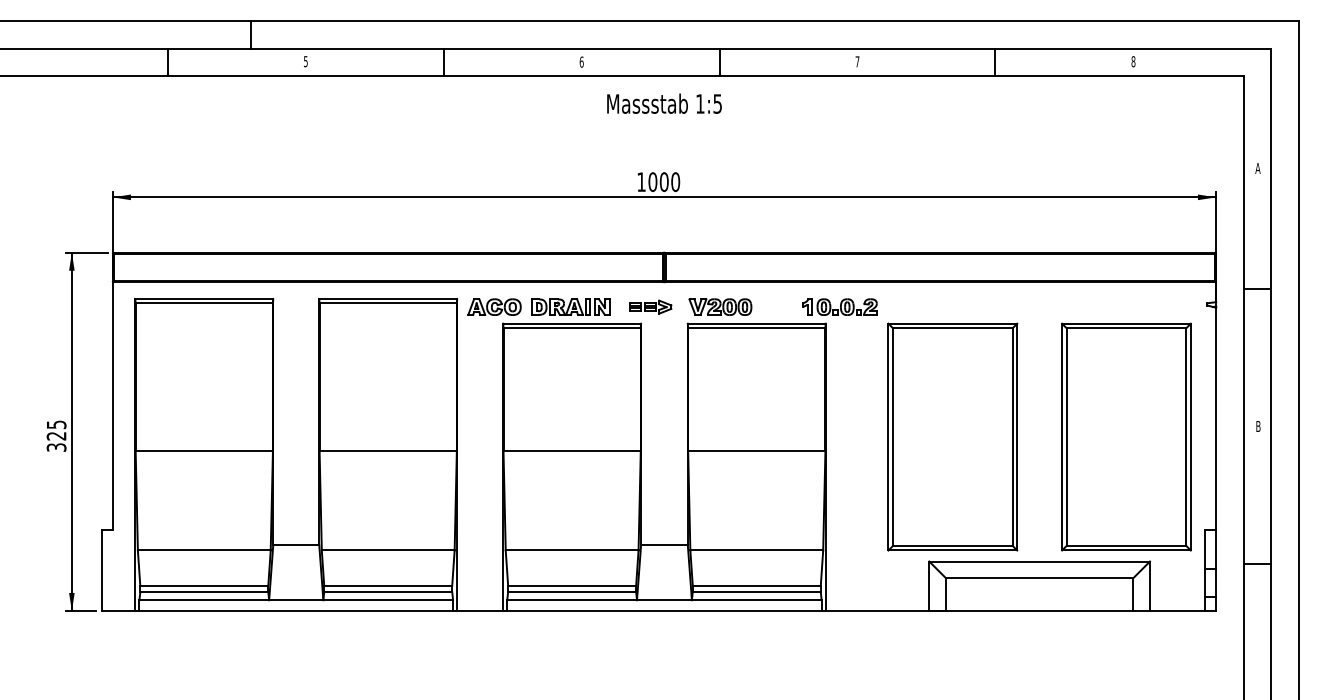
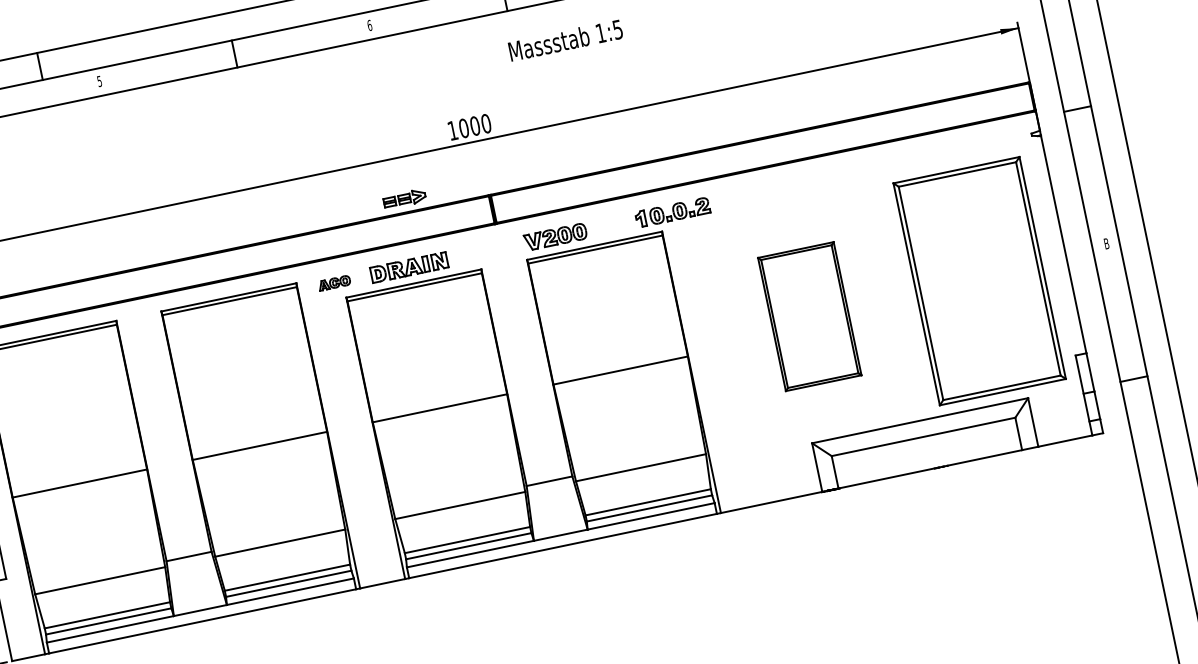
text: (664, 103) -> (565, 40), moved
part: (494, 306) -> (334, 282), size x0.6
part: (650, 306) -> (404, 198), moved
part: (952, 436) -> (809, 316), size x0.6

